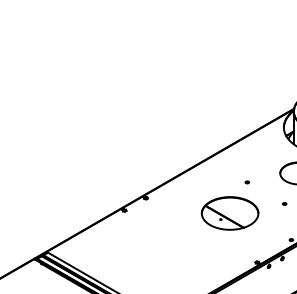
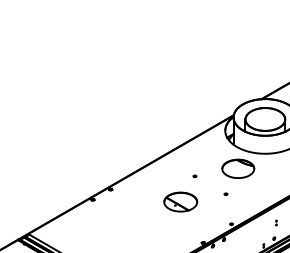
part: (229, 212) -> (180, 201), size x0.7

